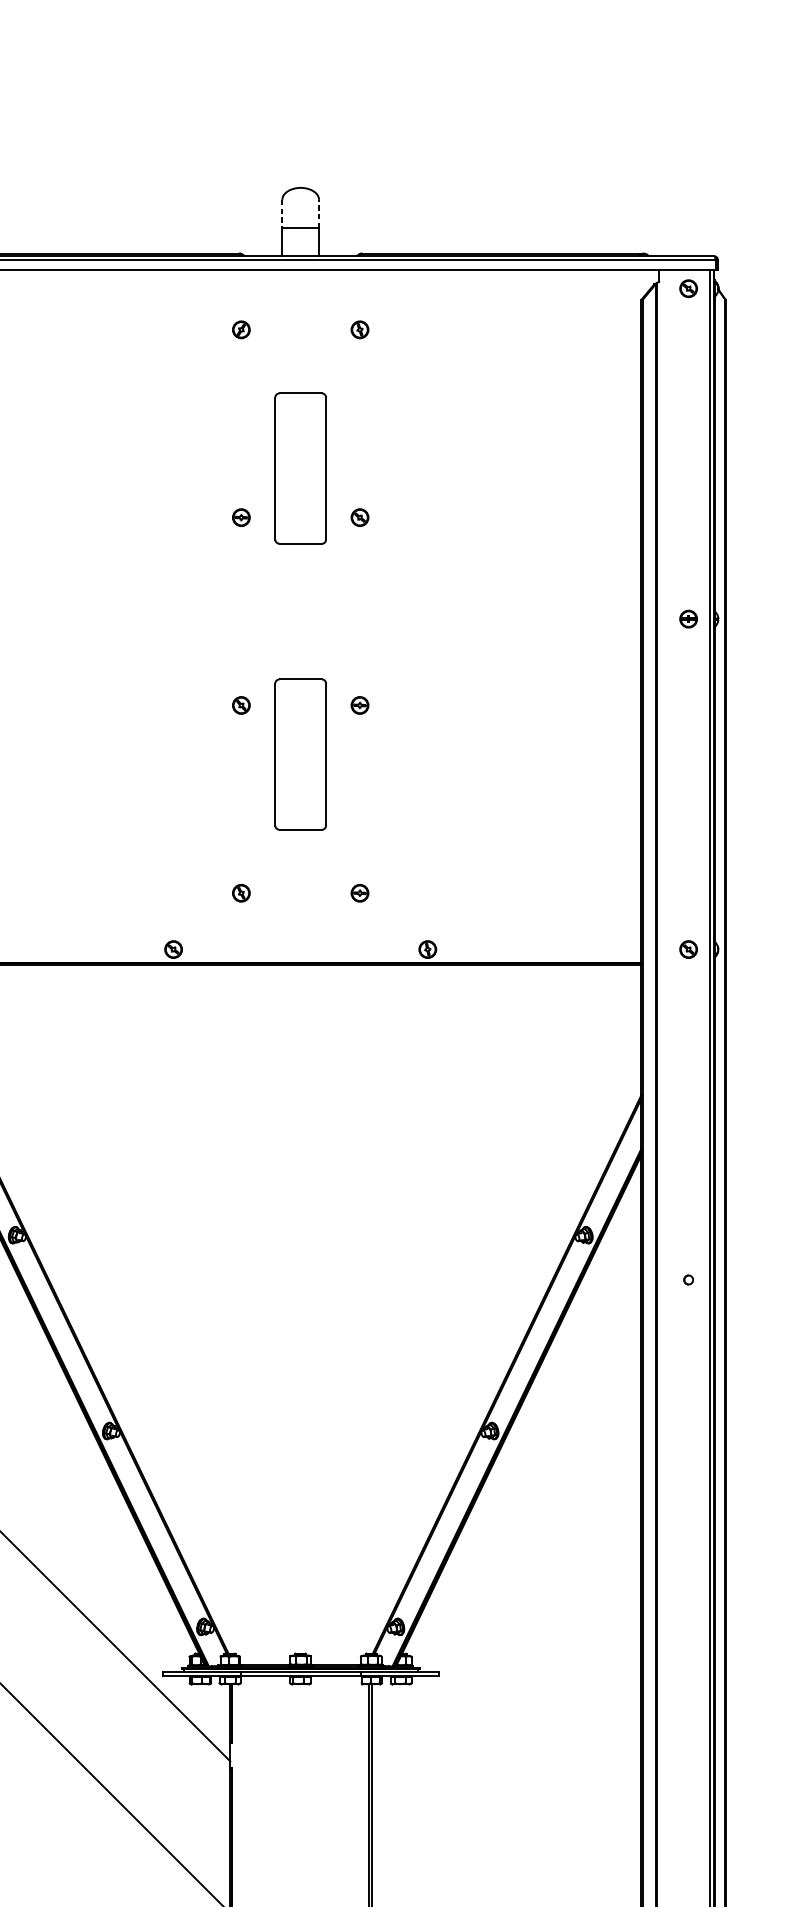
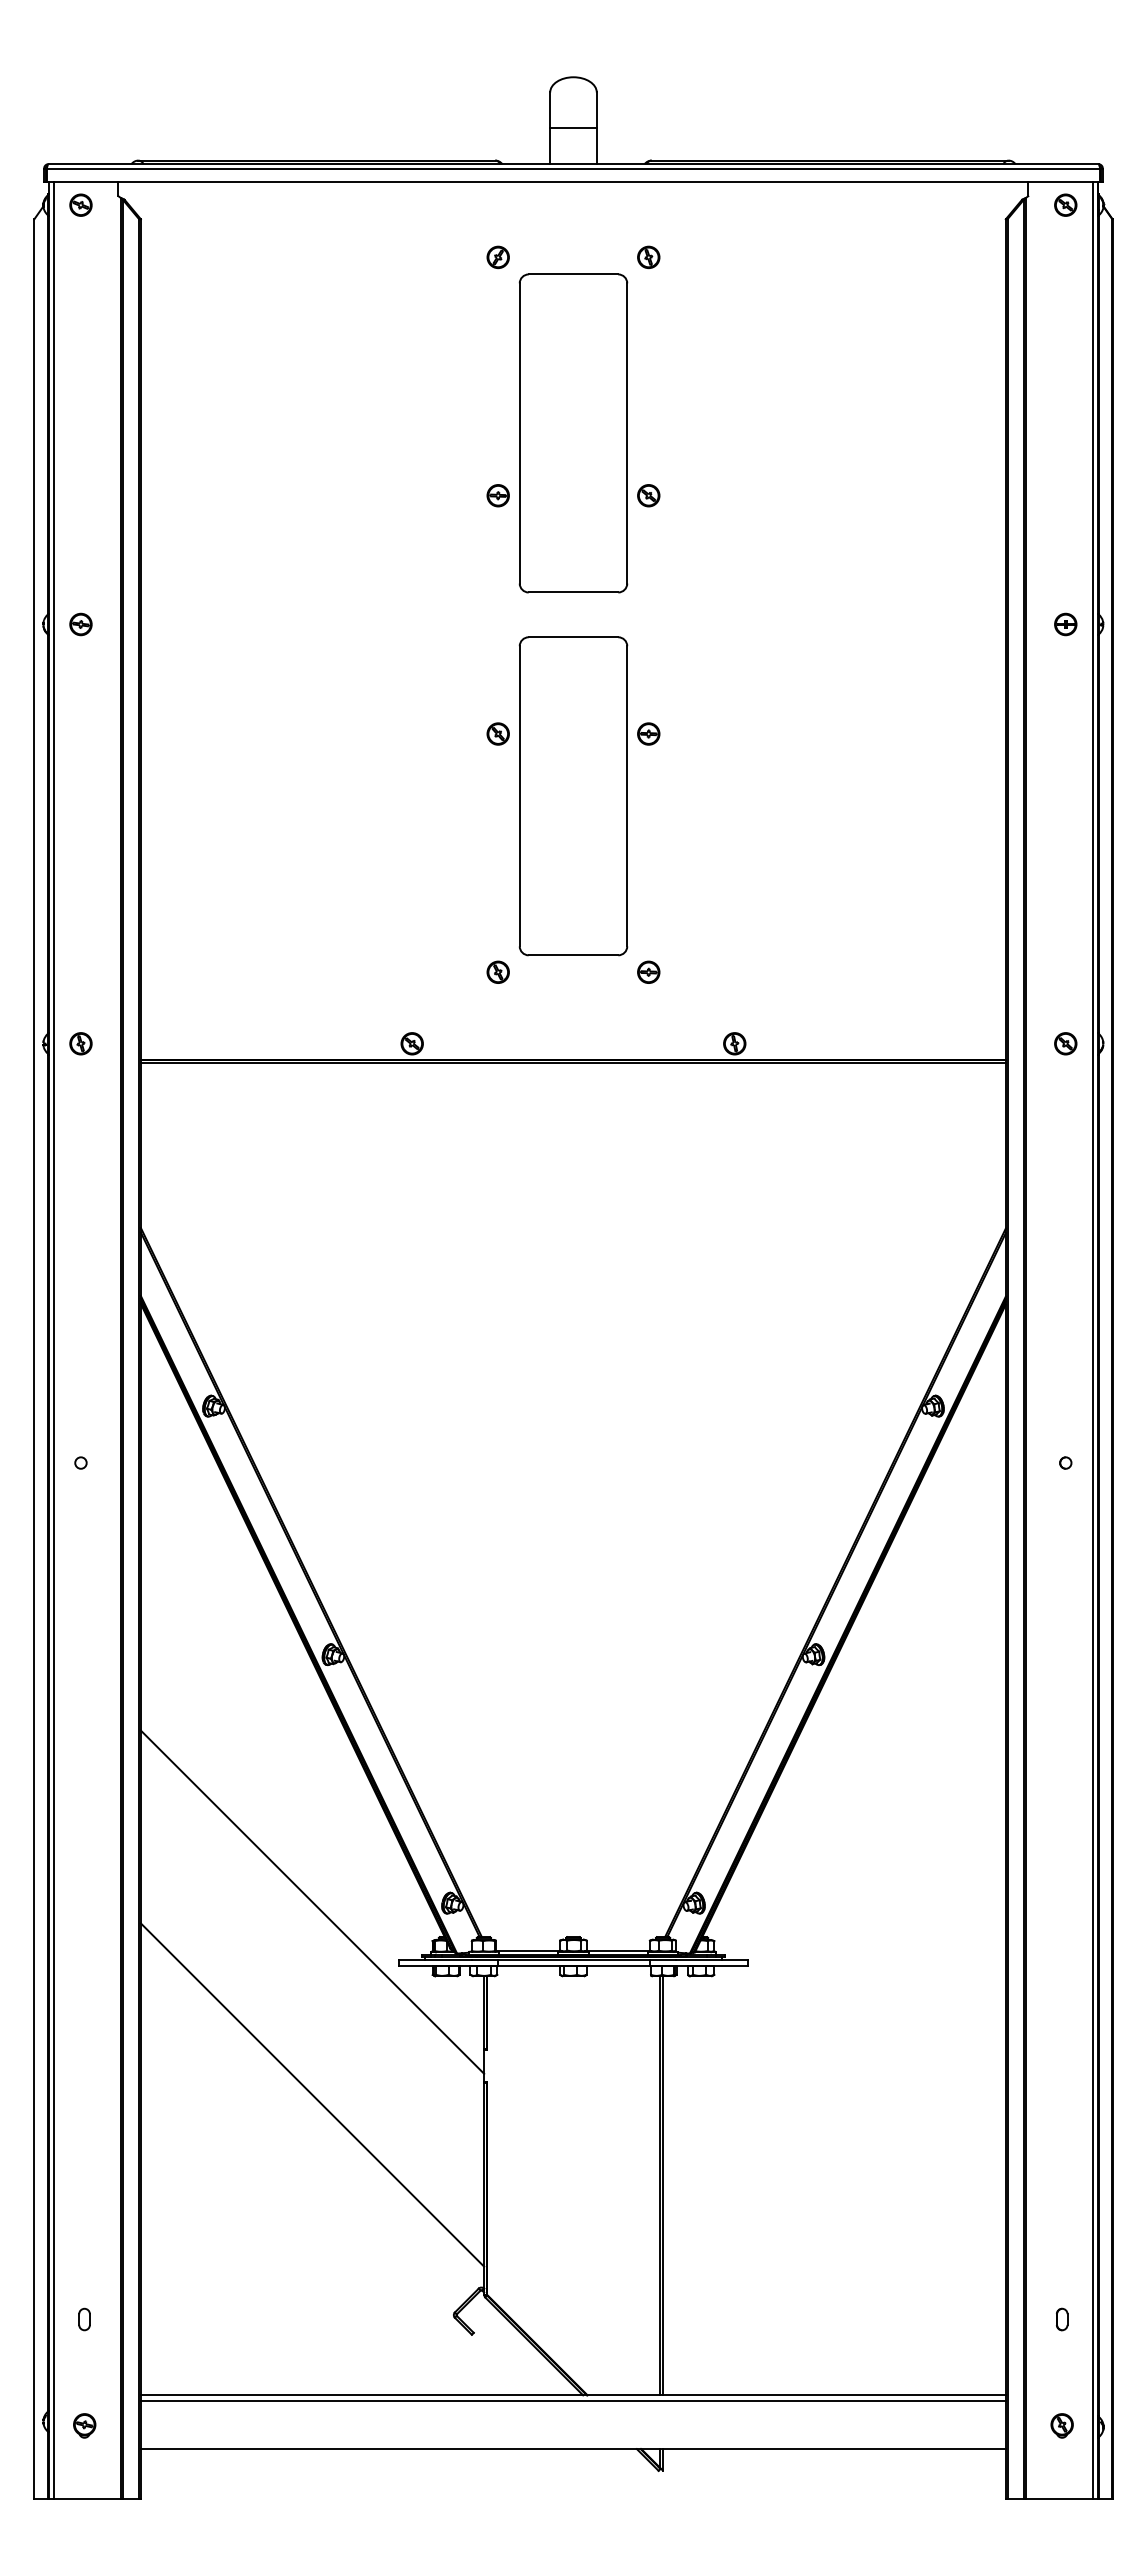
line: (282, 214) -> (550, 110), dashed -> solid
line: (318, 214) -> (596, 110), dashed -> solid
part: (300, 468) -> (573, 433), size x1.67
part: (300, 754) -> (573, 796), size x1.67

